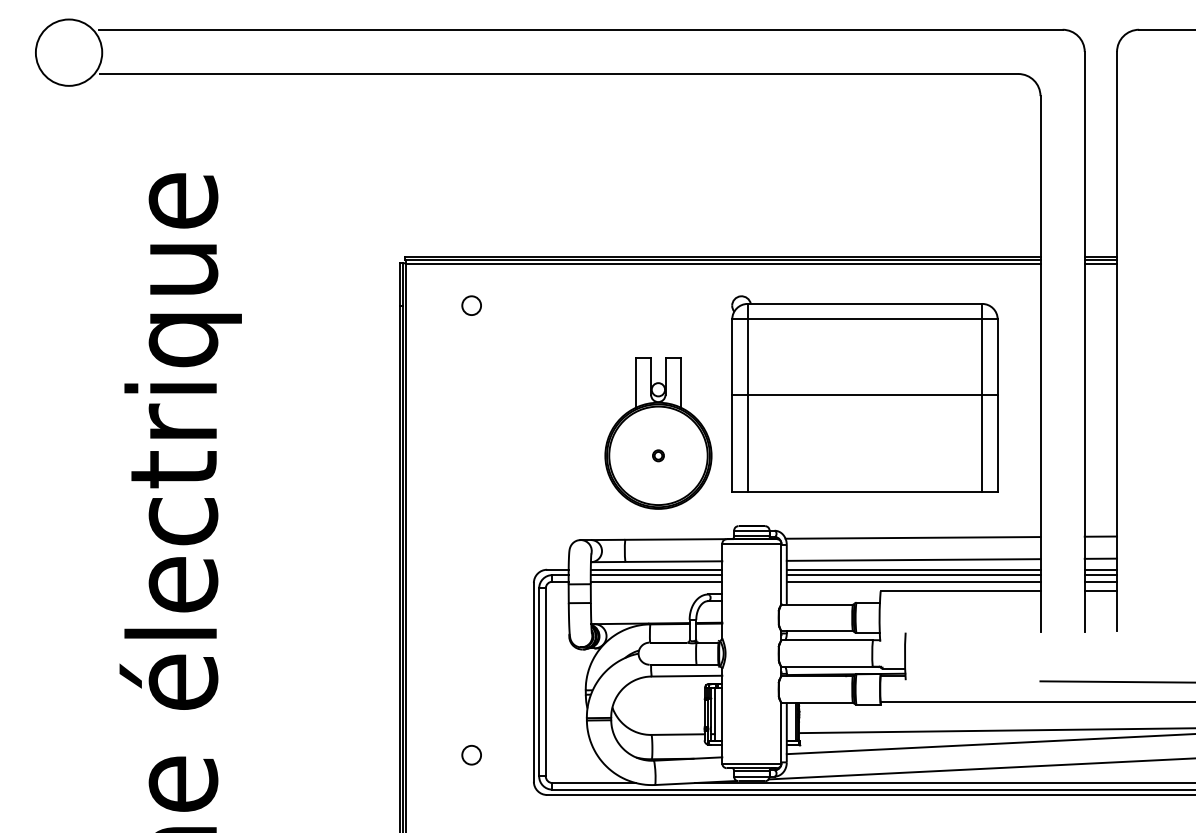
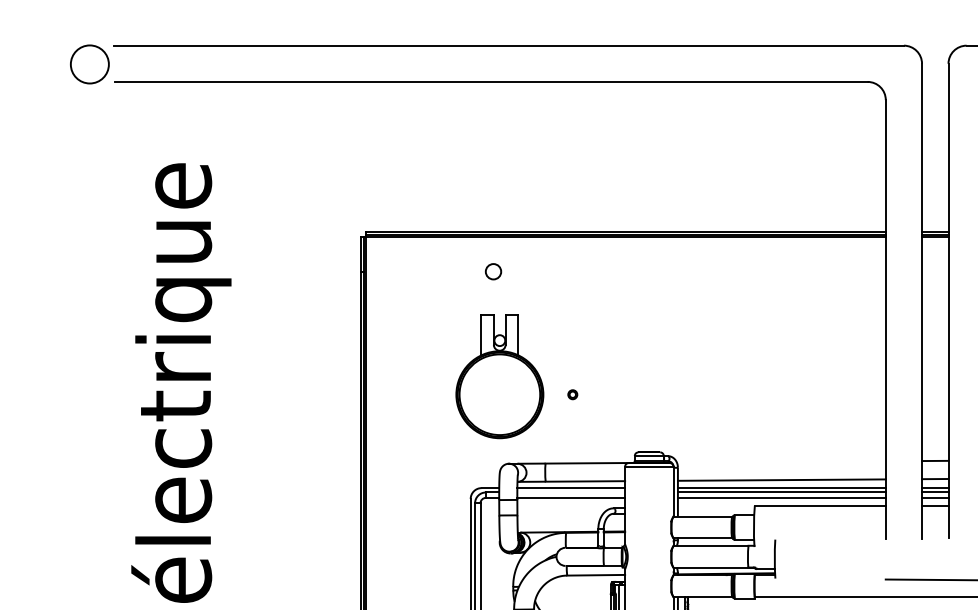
circle: (68, 52) -> (89, 64), size x0.7
circle: (471, 305) -> (493, 271), moved
part: (864, 393) -> (741, 343), removed
part: (658, 433) -> (499, 376), moved
line: (912, 537) -> (780, 461), removed
line: (656, 575) -> (571, 492), removed

